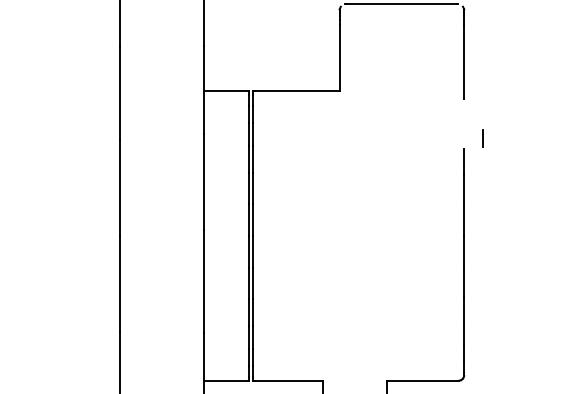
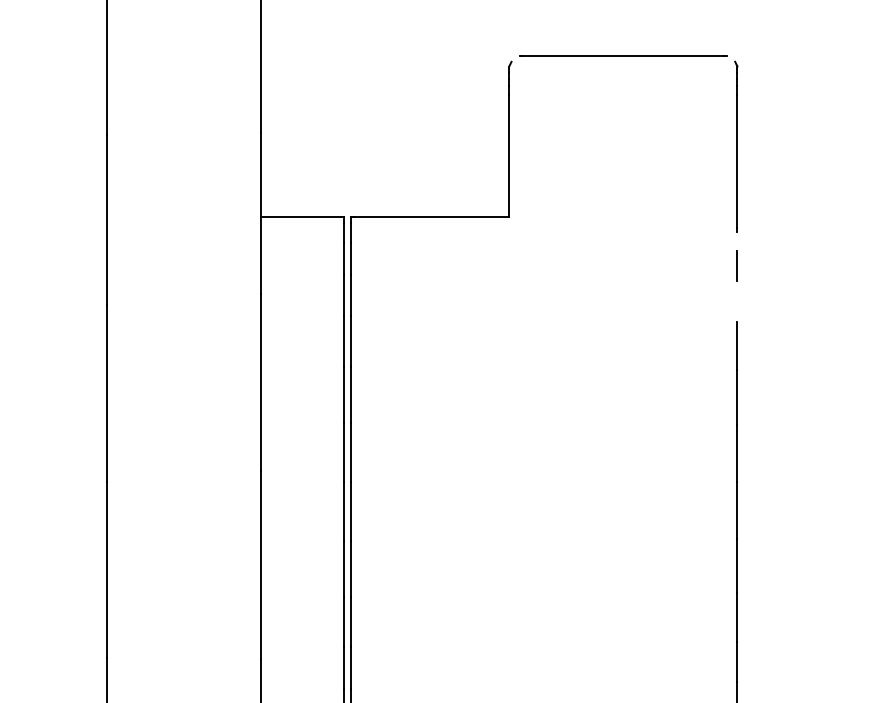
line: (482, 138) -> (736, 266), moved

